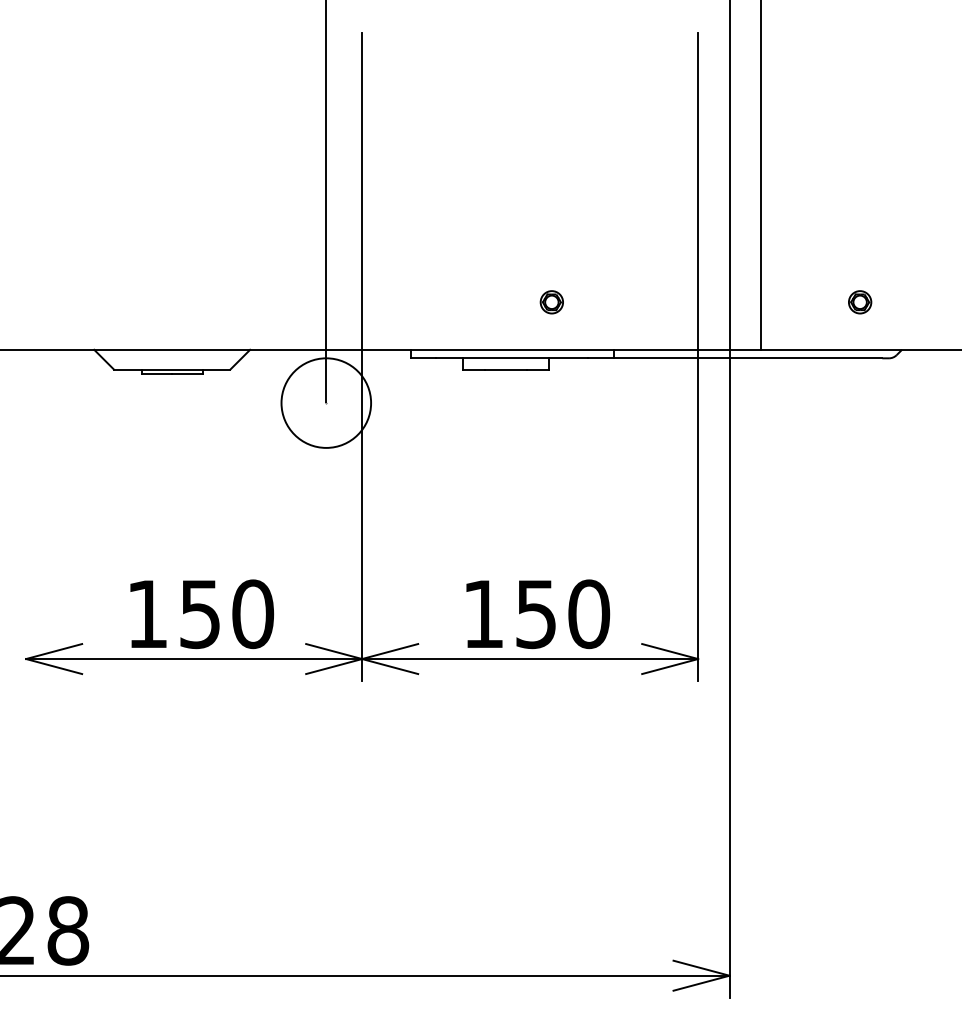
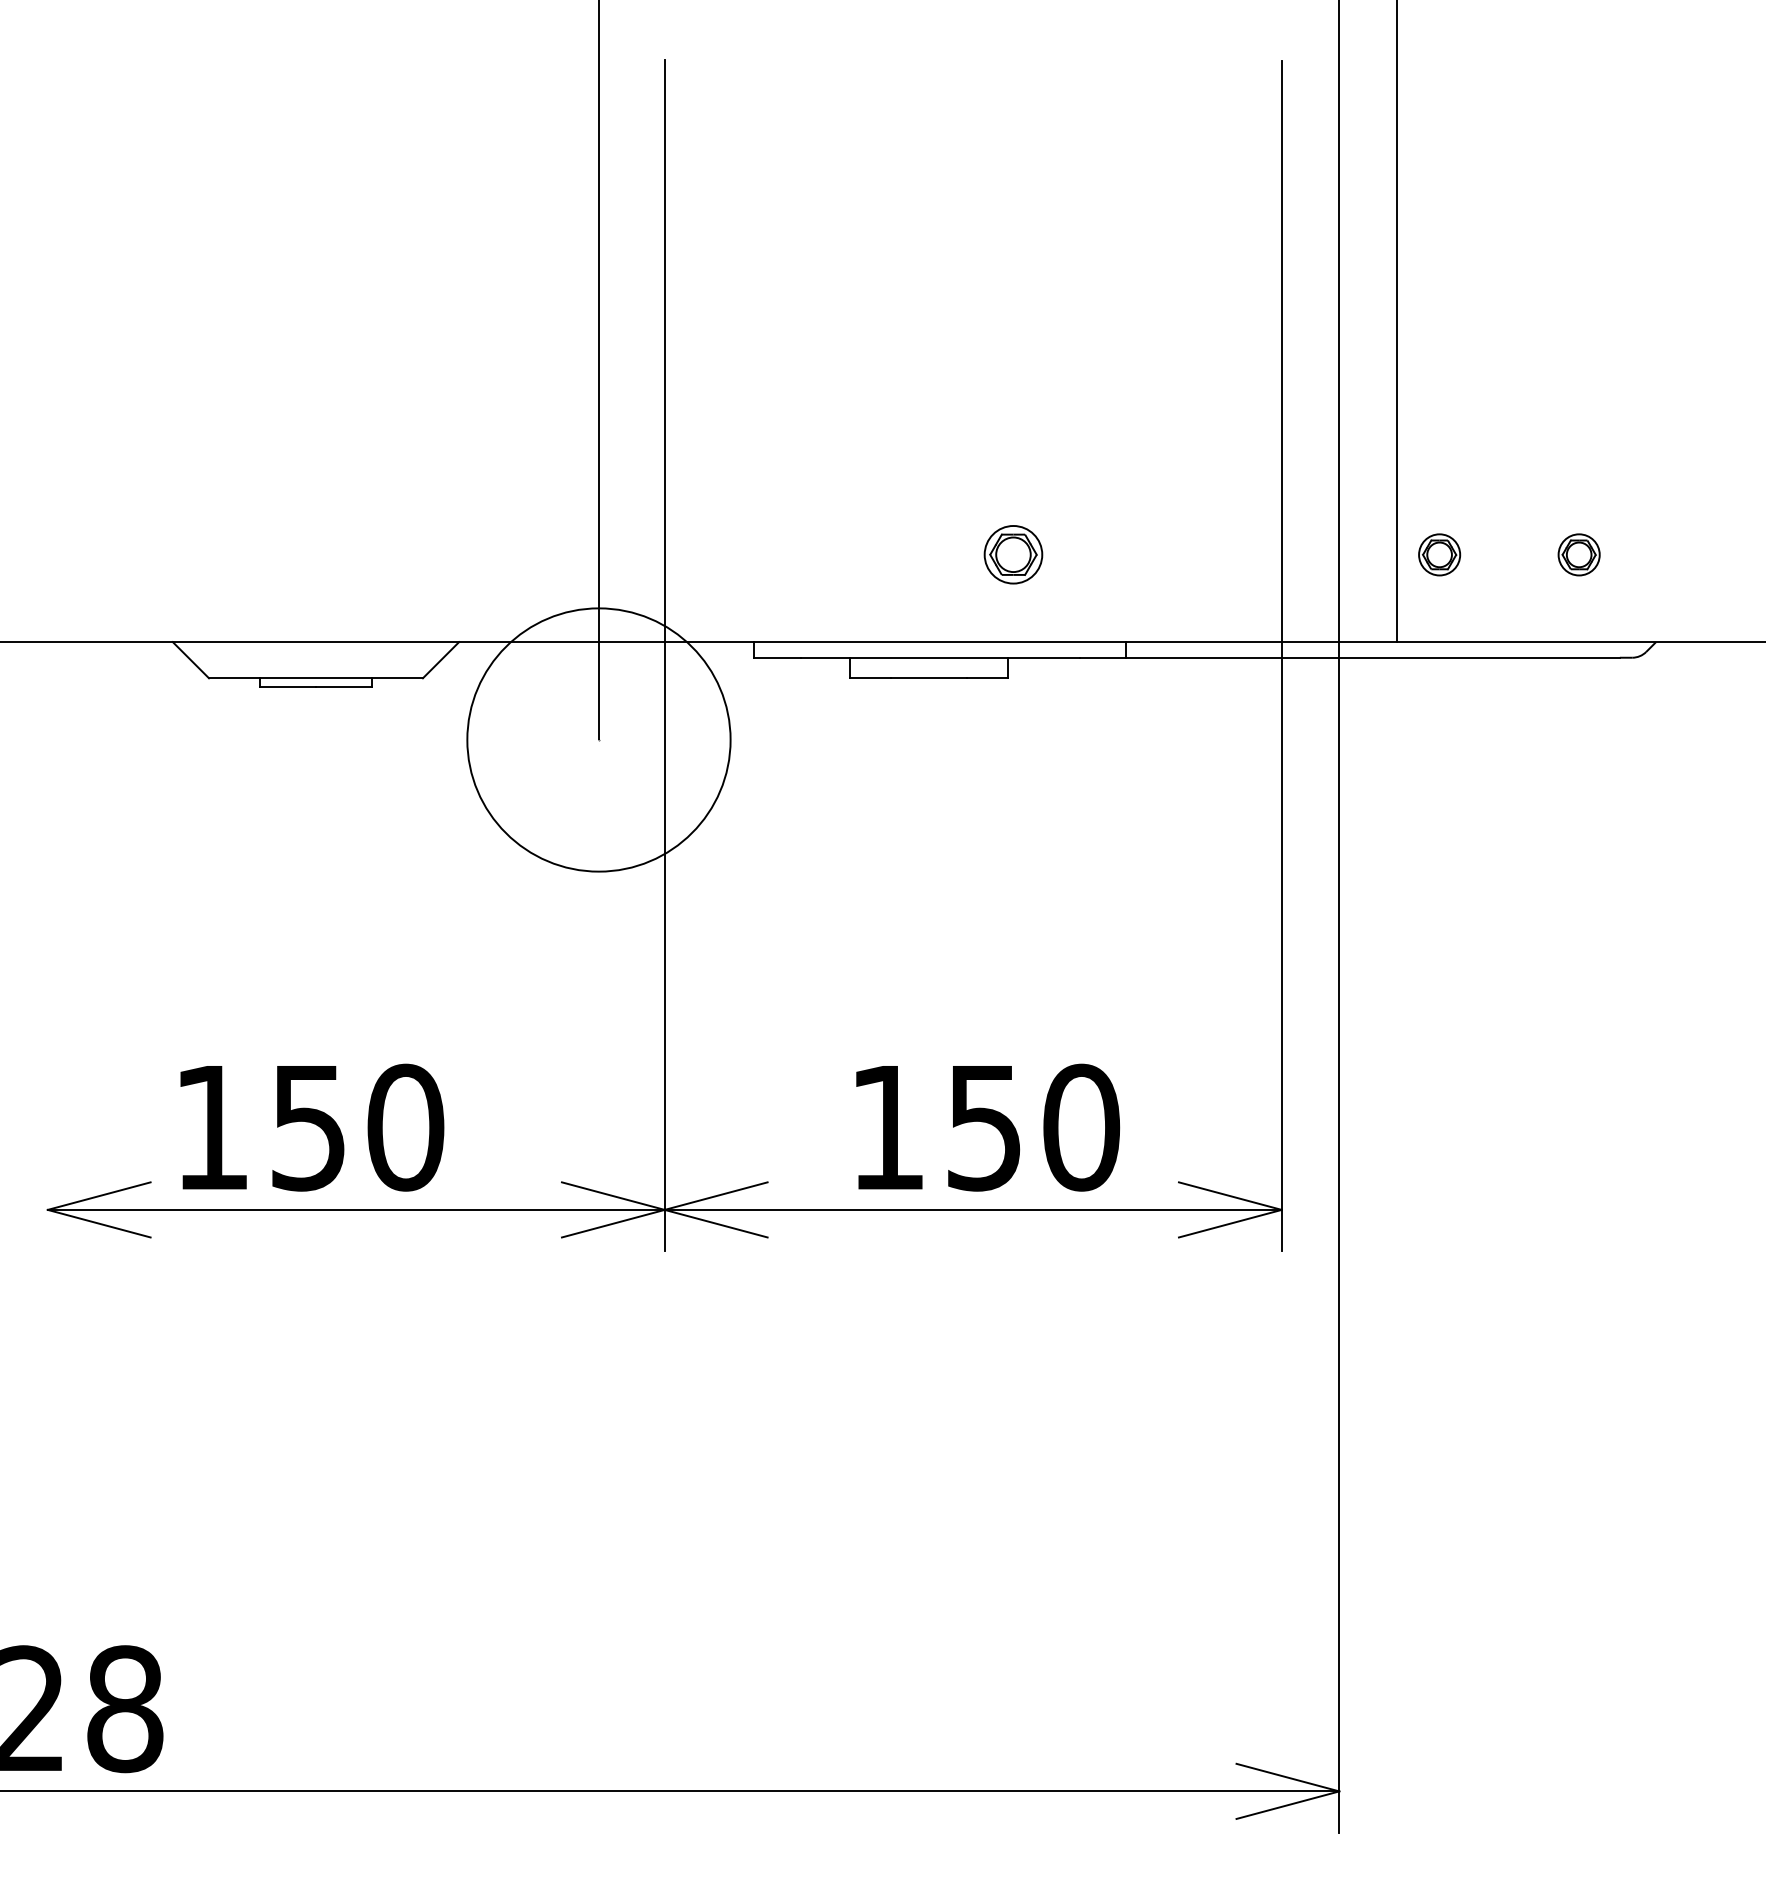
part: (551, 302) -> (1012, 555), size x1.4
part: (784, 302) -> (1440, 555), added
circle: (326, 402) -> (599, 738), size x1.6
text: (202, 614) -> (312, 1128), moved

